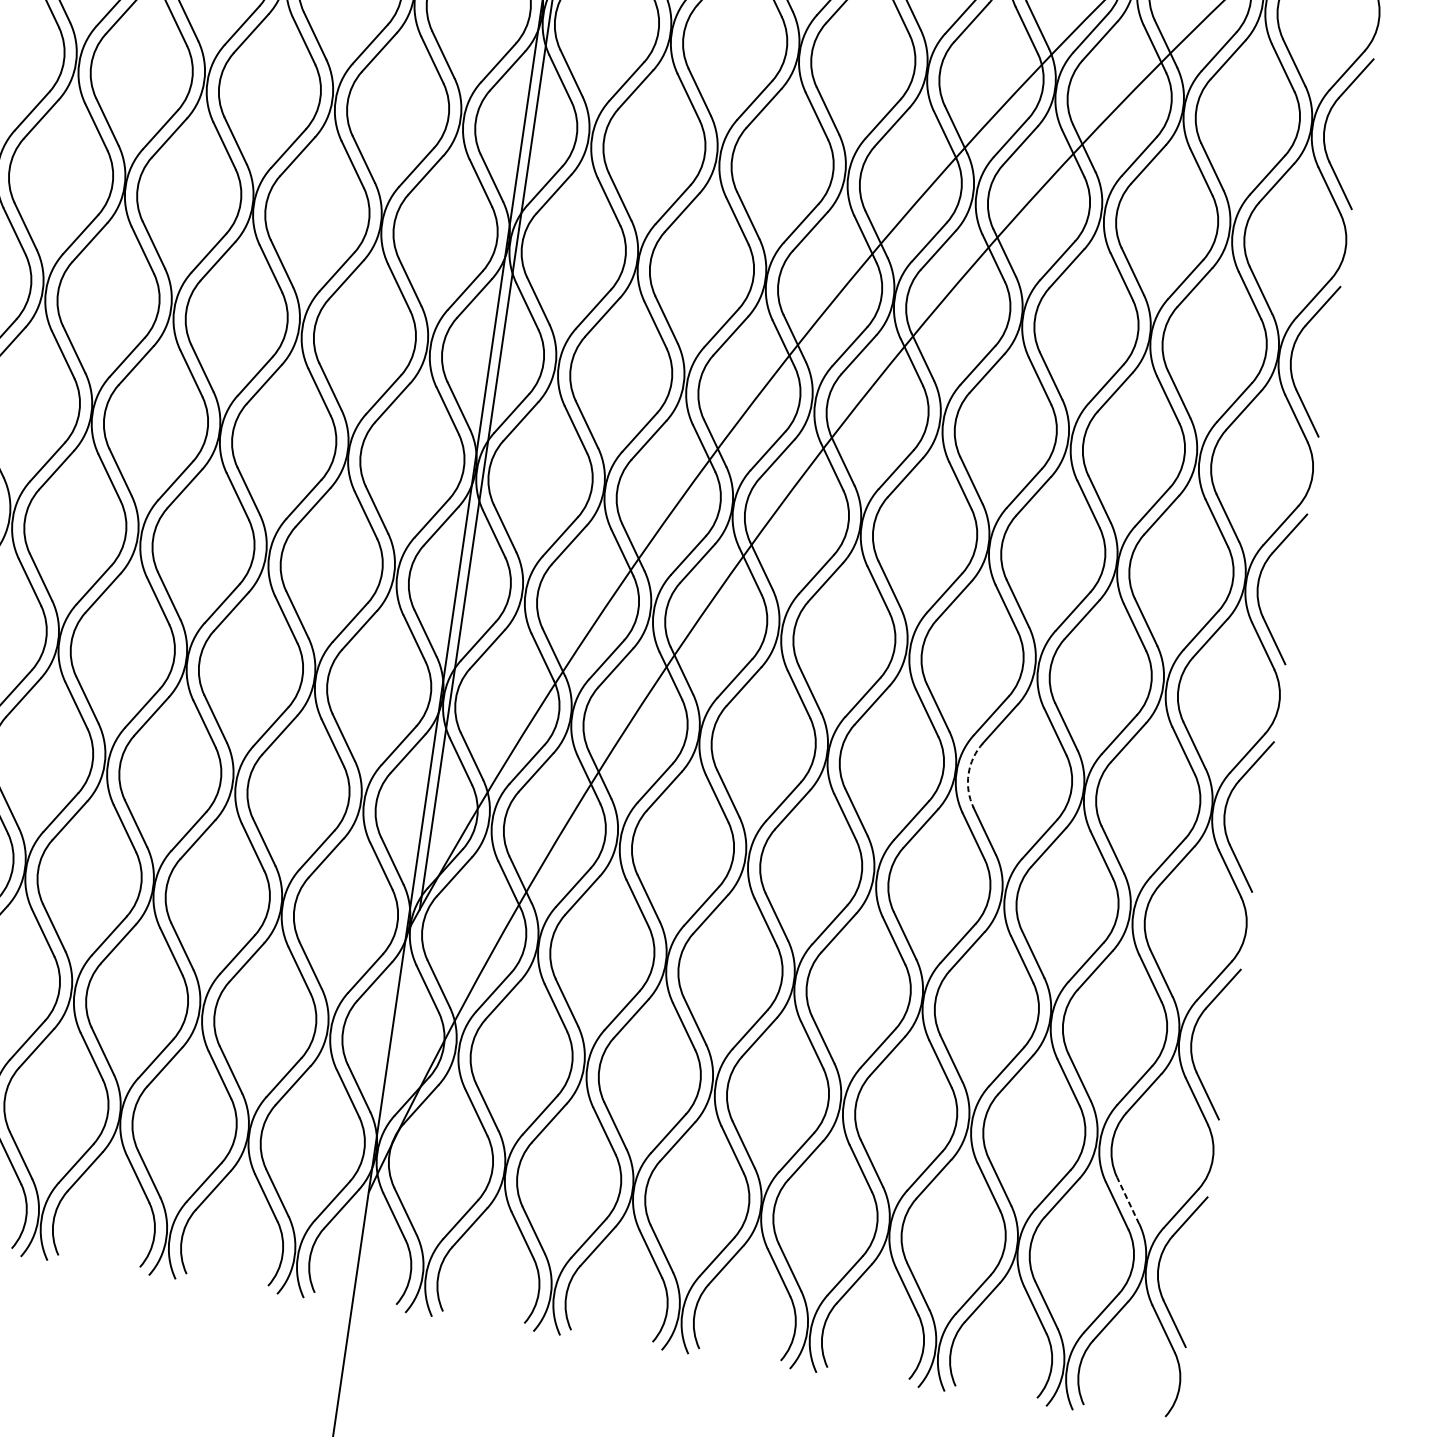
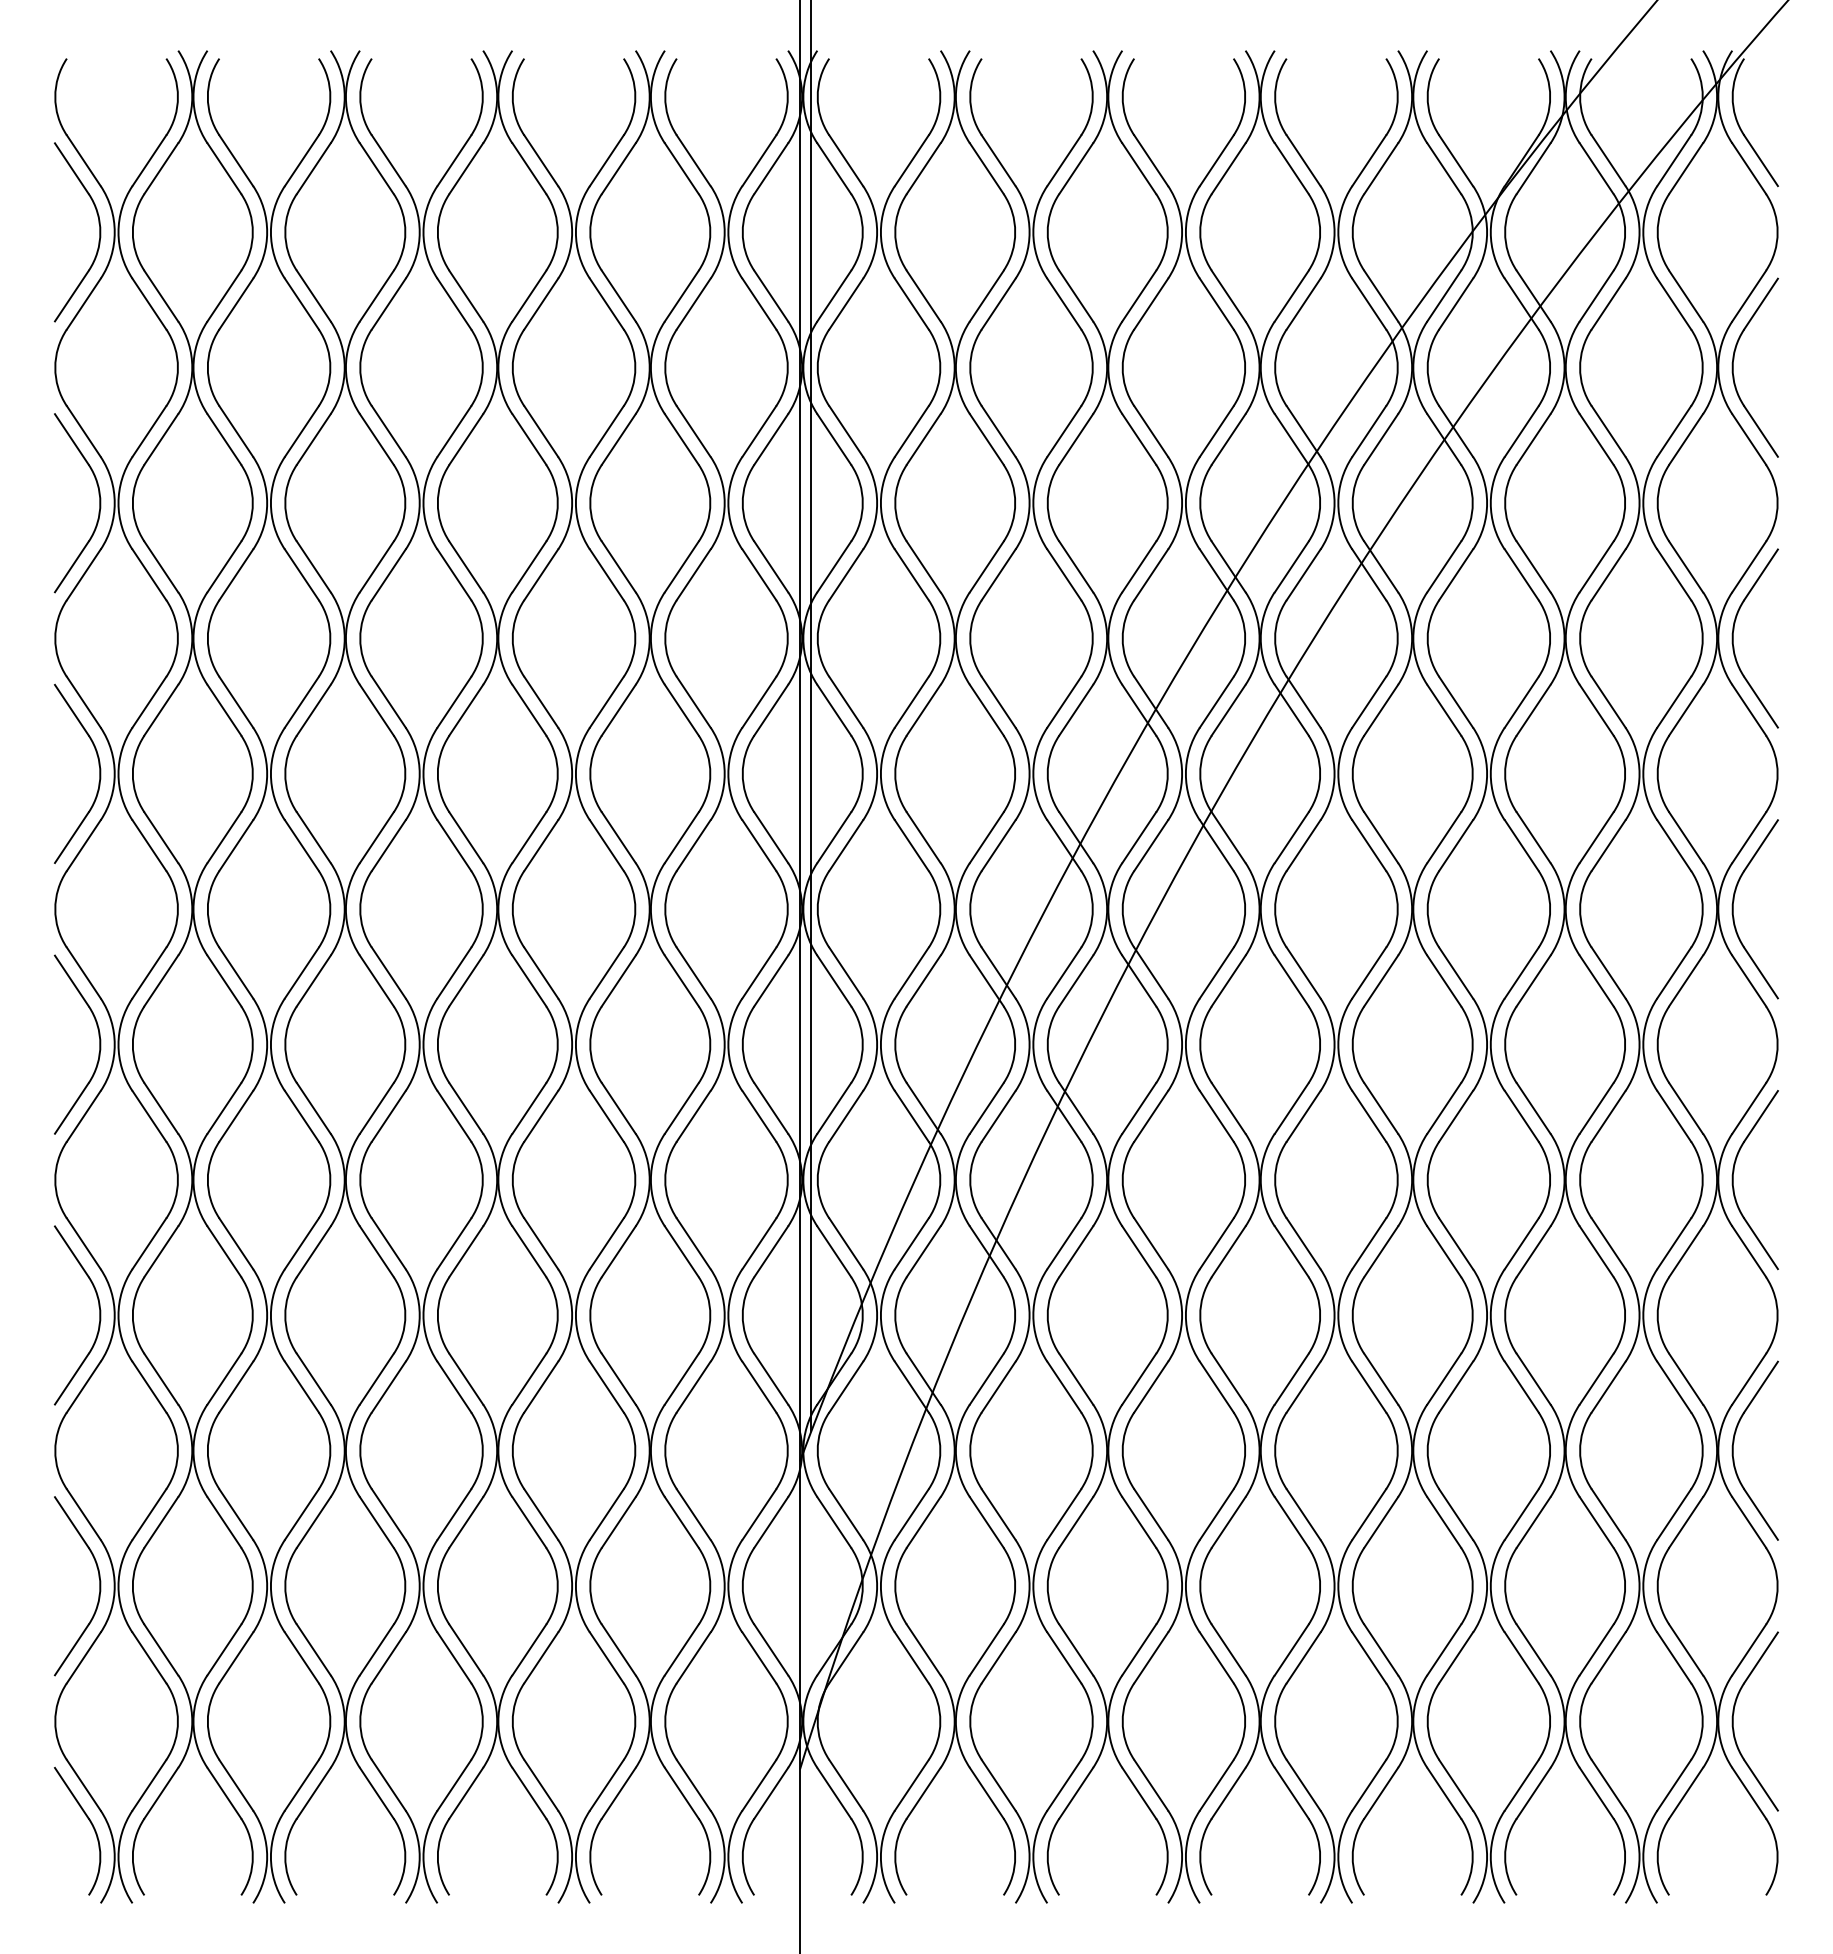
arc: (968, 774) -> (1427, 1180), dashed -> solid
line: (1127, 1200) -> (1685, 1649), dashed -> solid

